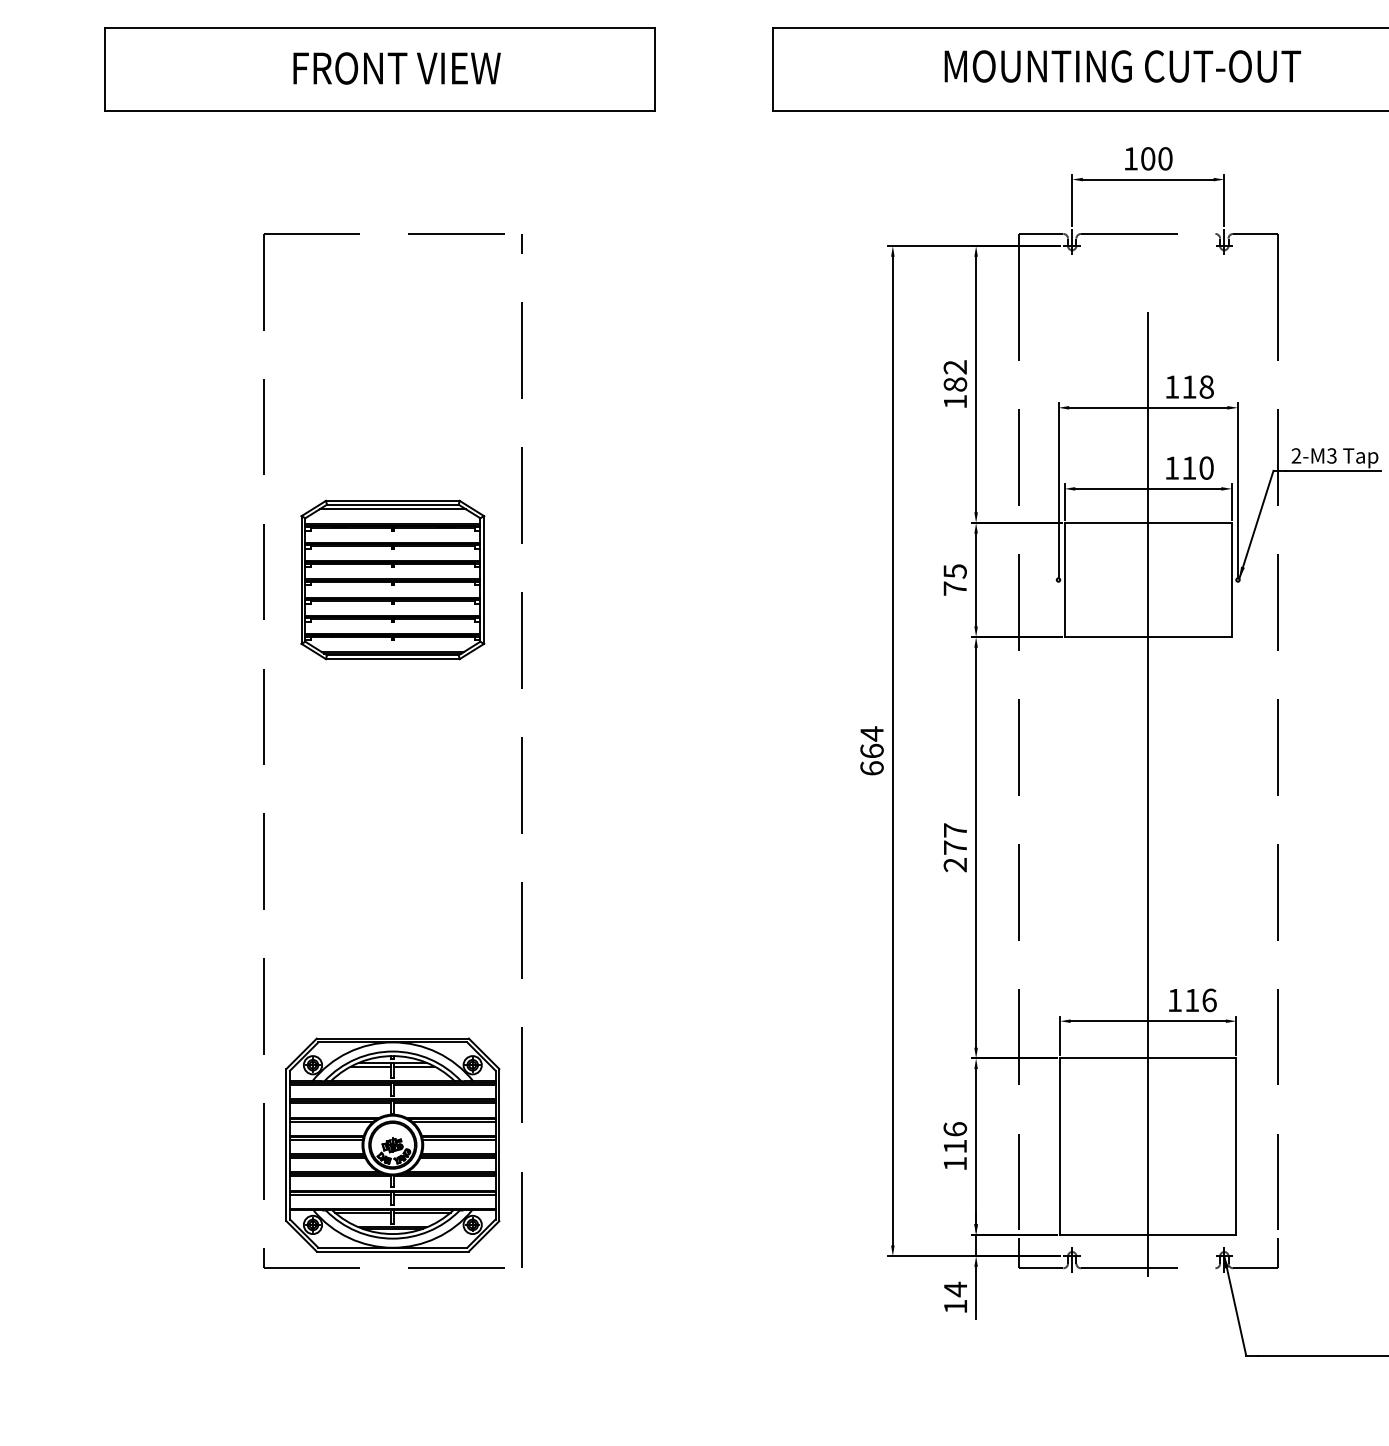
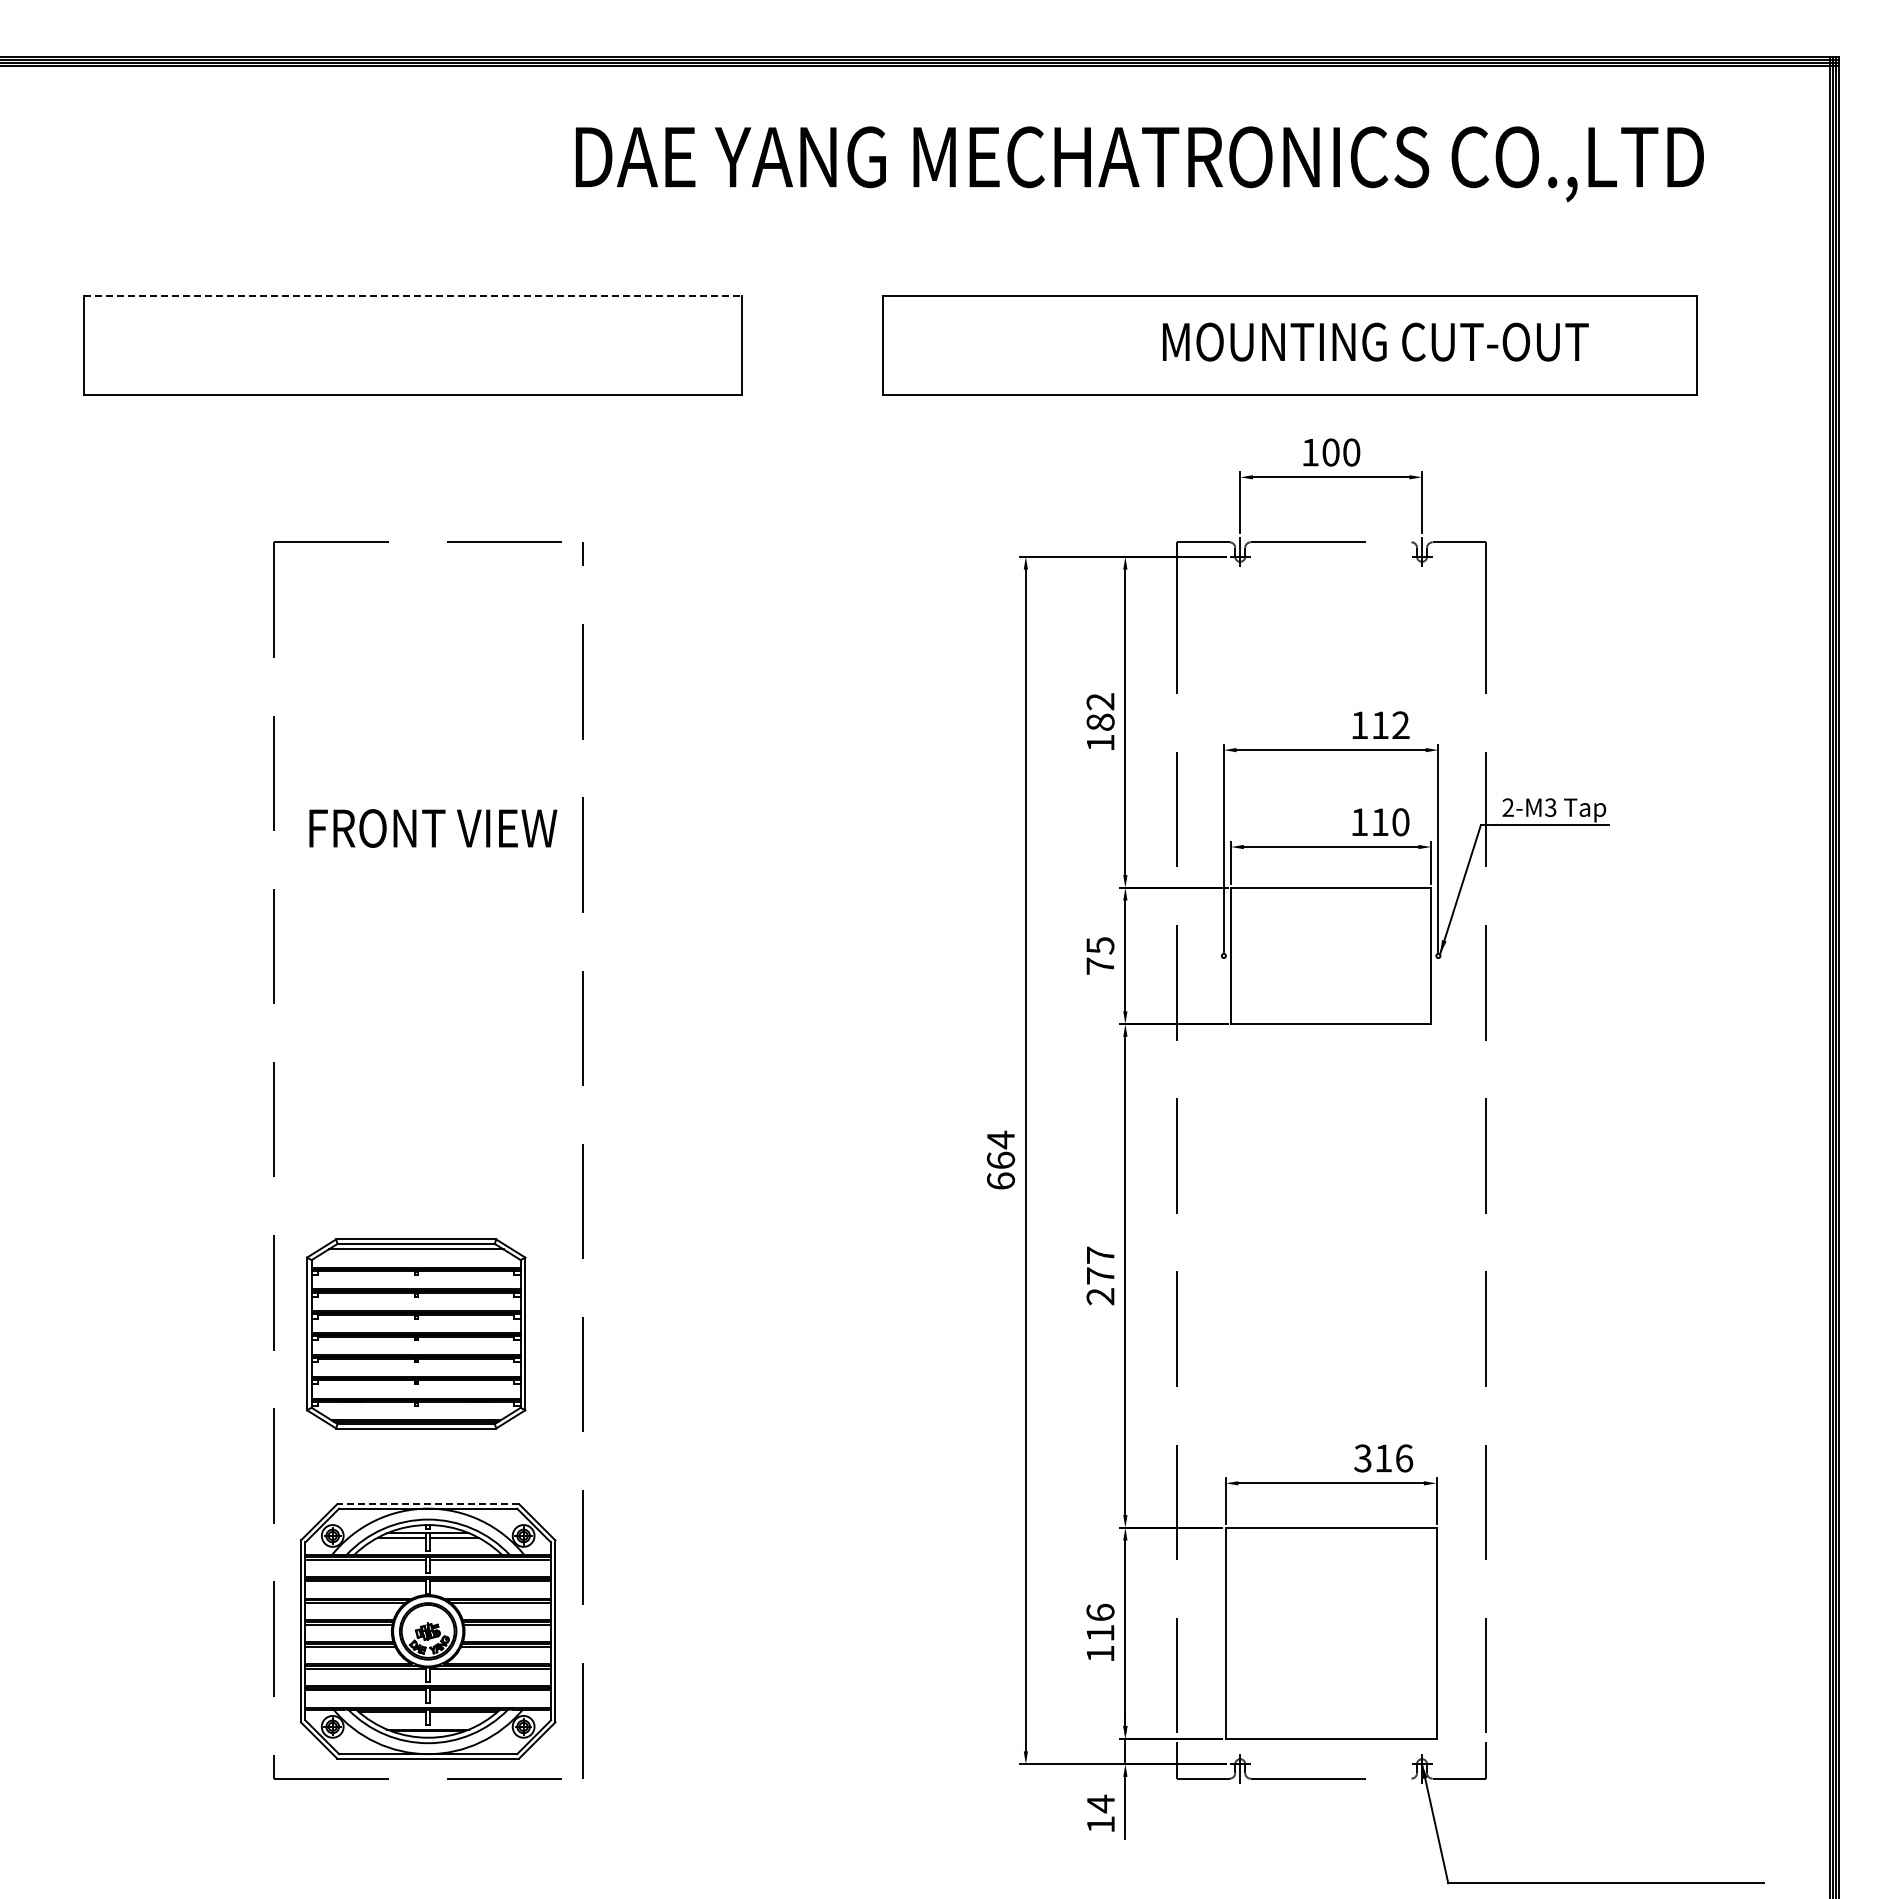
line: (380, 28) -> (413, 296), solid -> dashed
text: (1122, 65) -> (1375, 341), moved
text: (397, 68) -> (433, 828), moved
text: (1206, 387) -> (1400, 725), 118 -> 112
part: (393, 579) -> (416, 1333), moved
line: (1148, 751) -> (1331, 1160), removed
text: (1174, 1000) -> (1362, 1458), 116 -> 316
line: (393, 1038) -> (428, 1504), solid -> dashed

